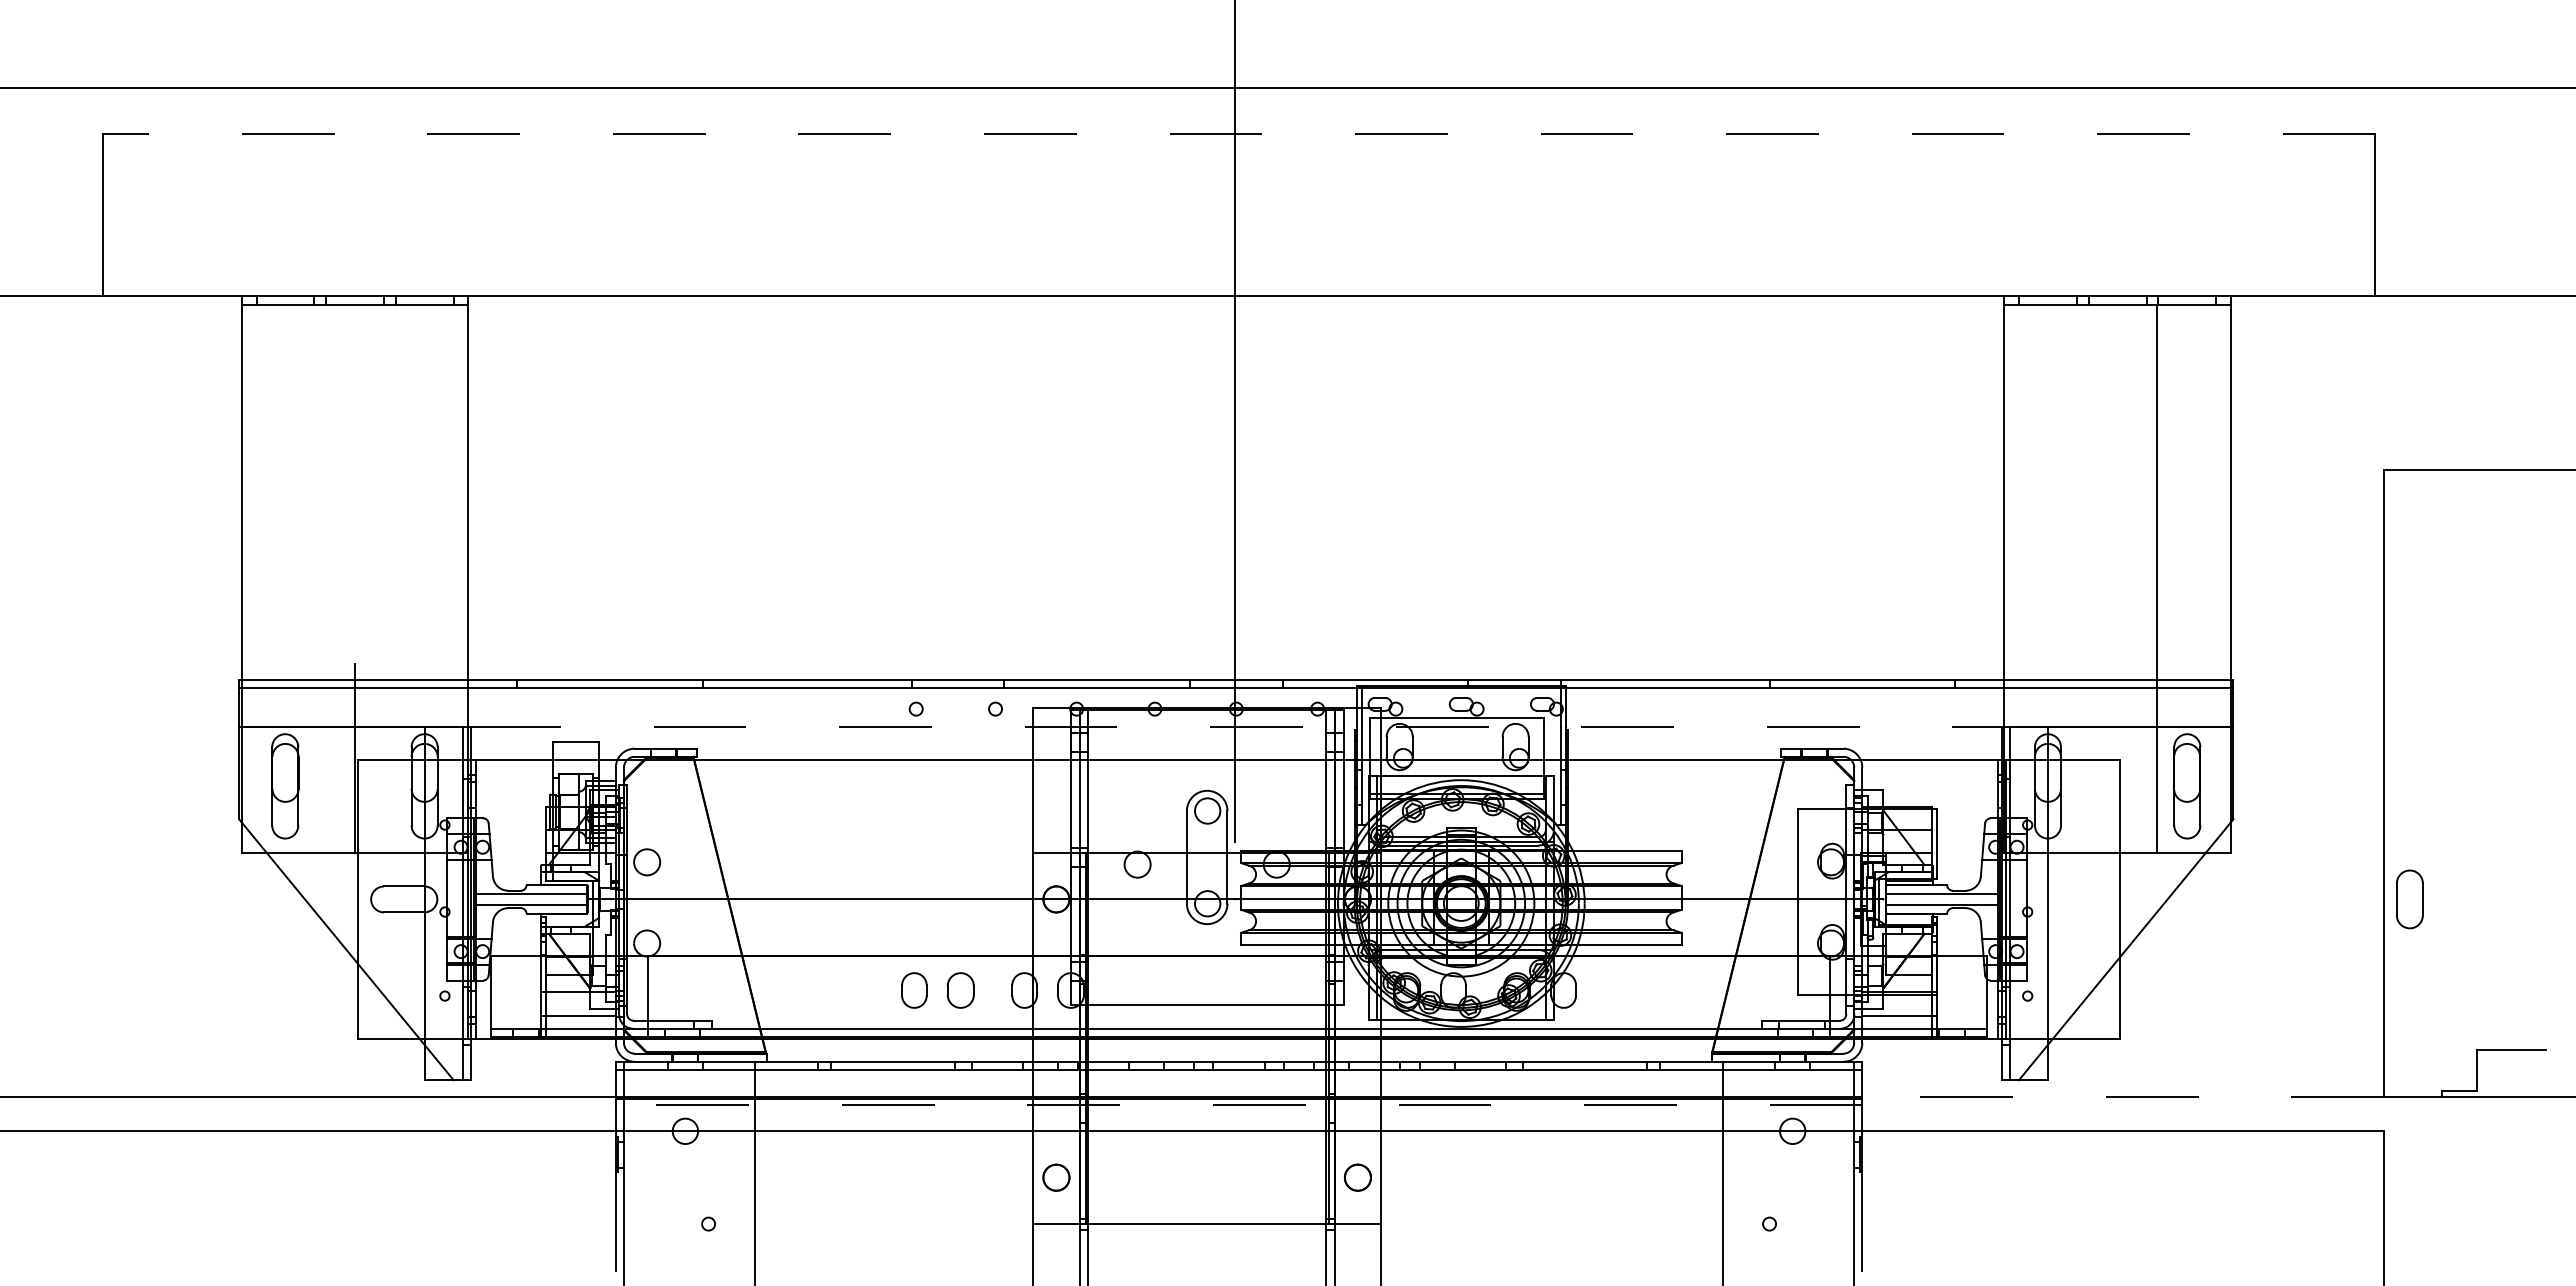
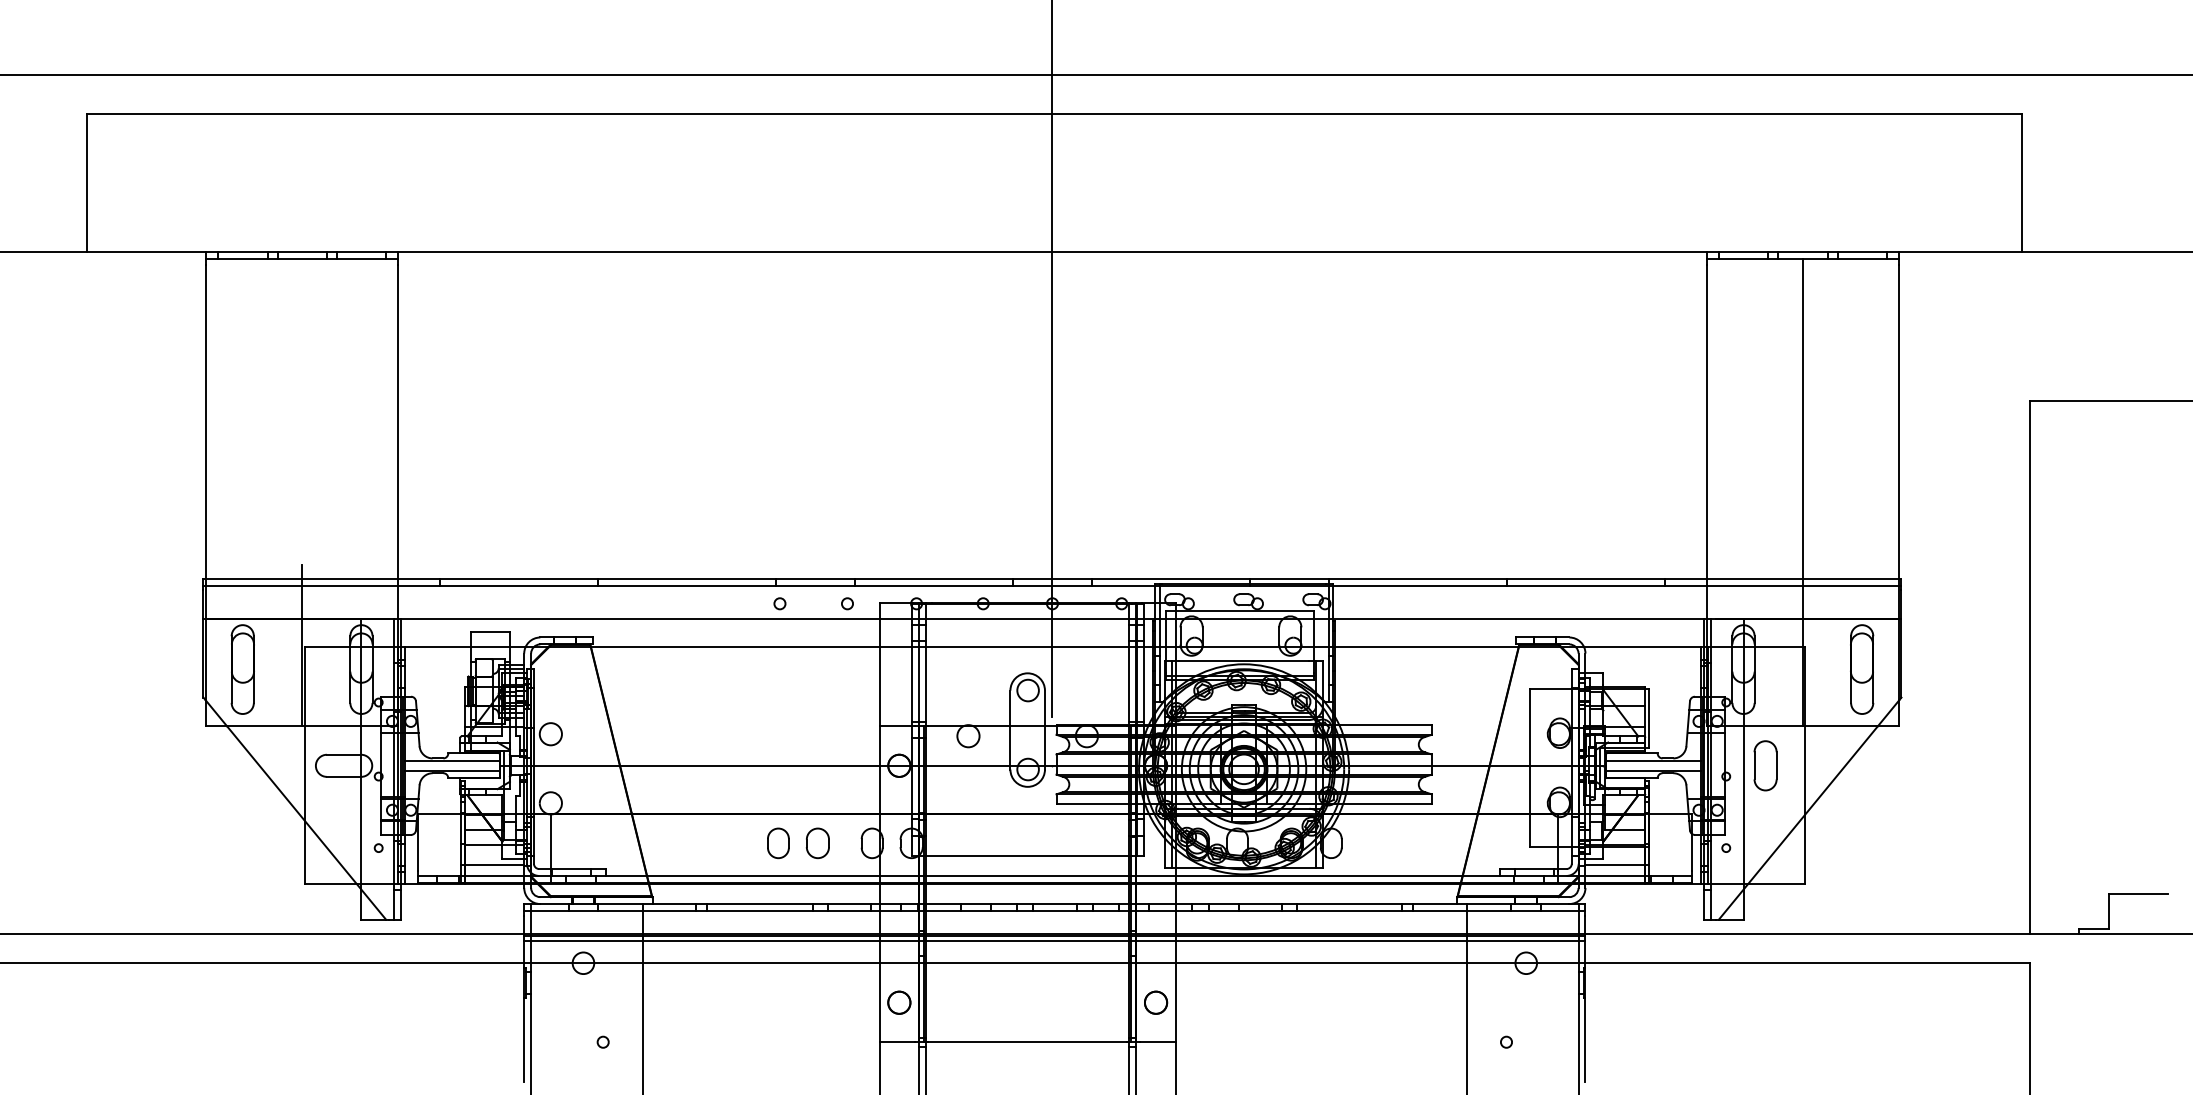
line: (1238, 134) -> (1054, 114), dashed -> solid
line: (2156, 578) -> (1802, 492), moved
line: (1236, 726) -> (1052, 618), dashed -> solid
part: (2409, 899) -> (1765, 765), moved
line: (2123, 1096) -> (1807, 933), dashed -> solid
line: (1238, 1104) -> (1054, 940), dashed -> solid

